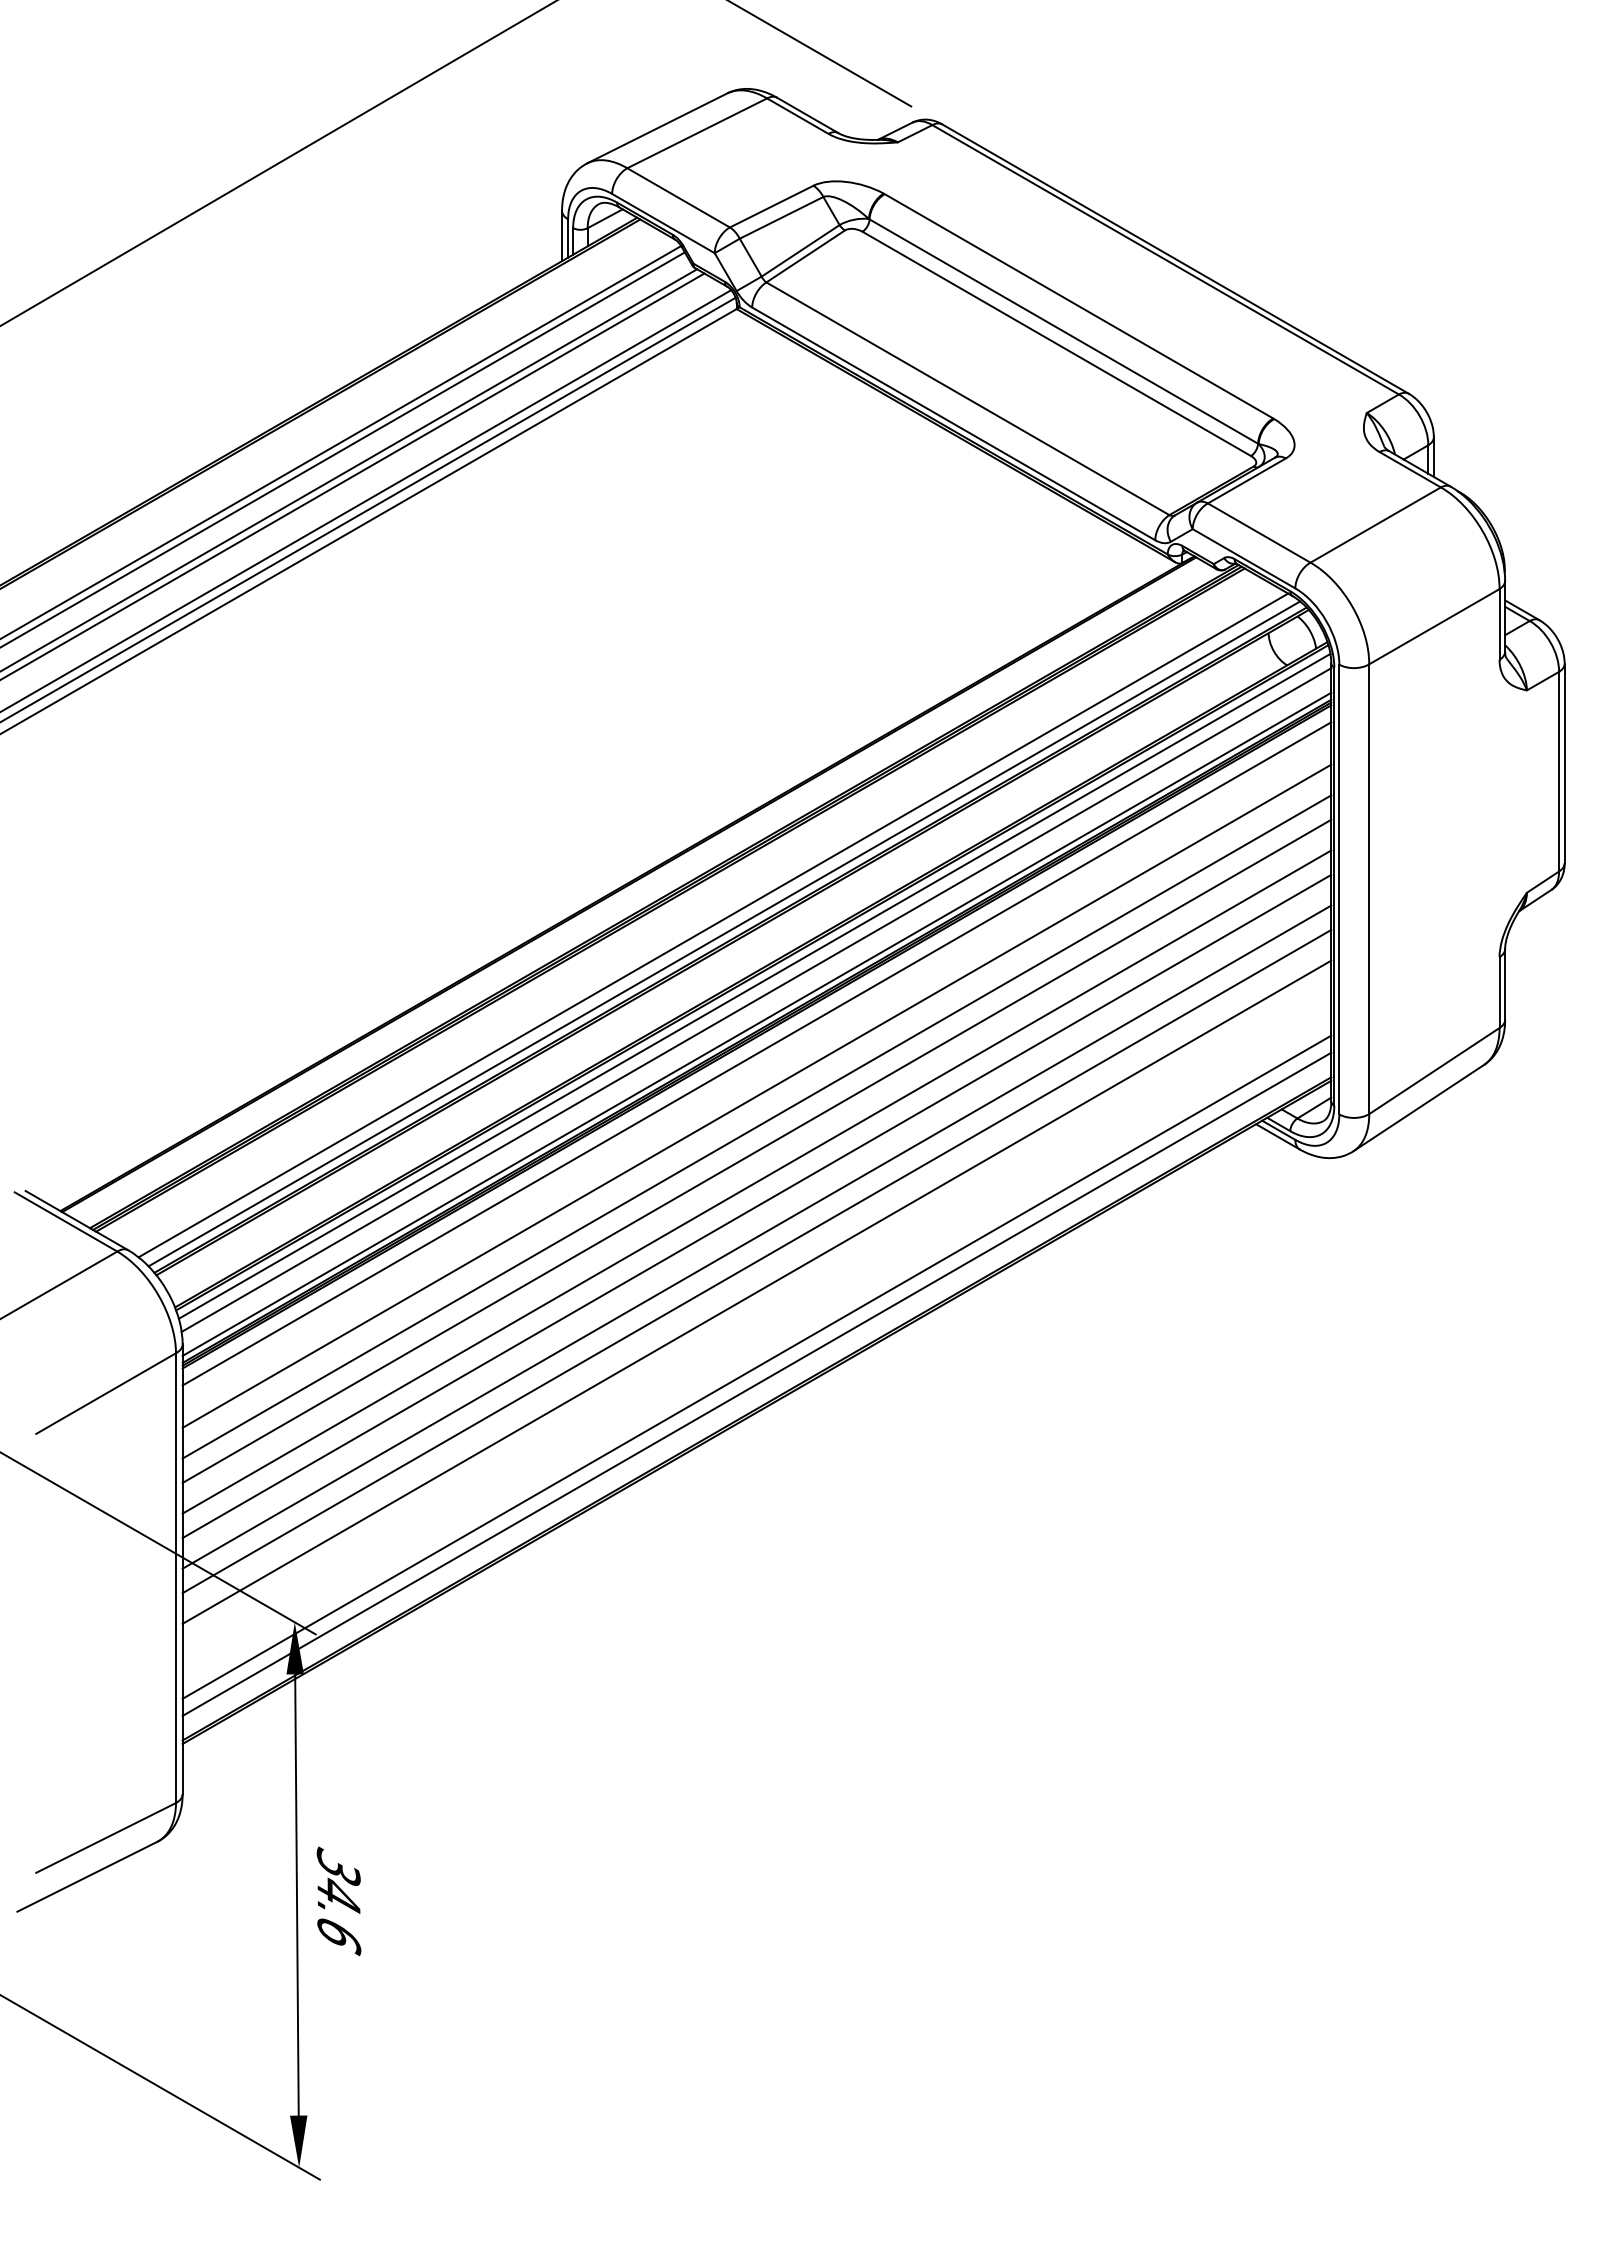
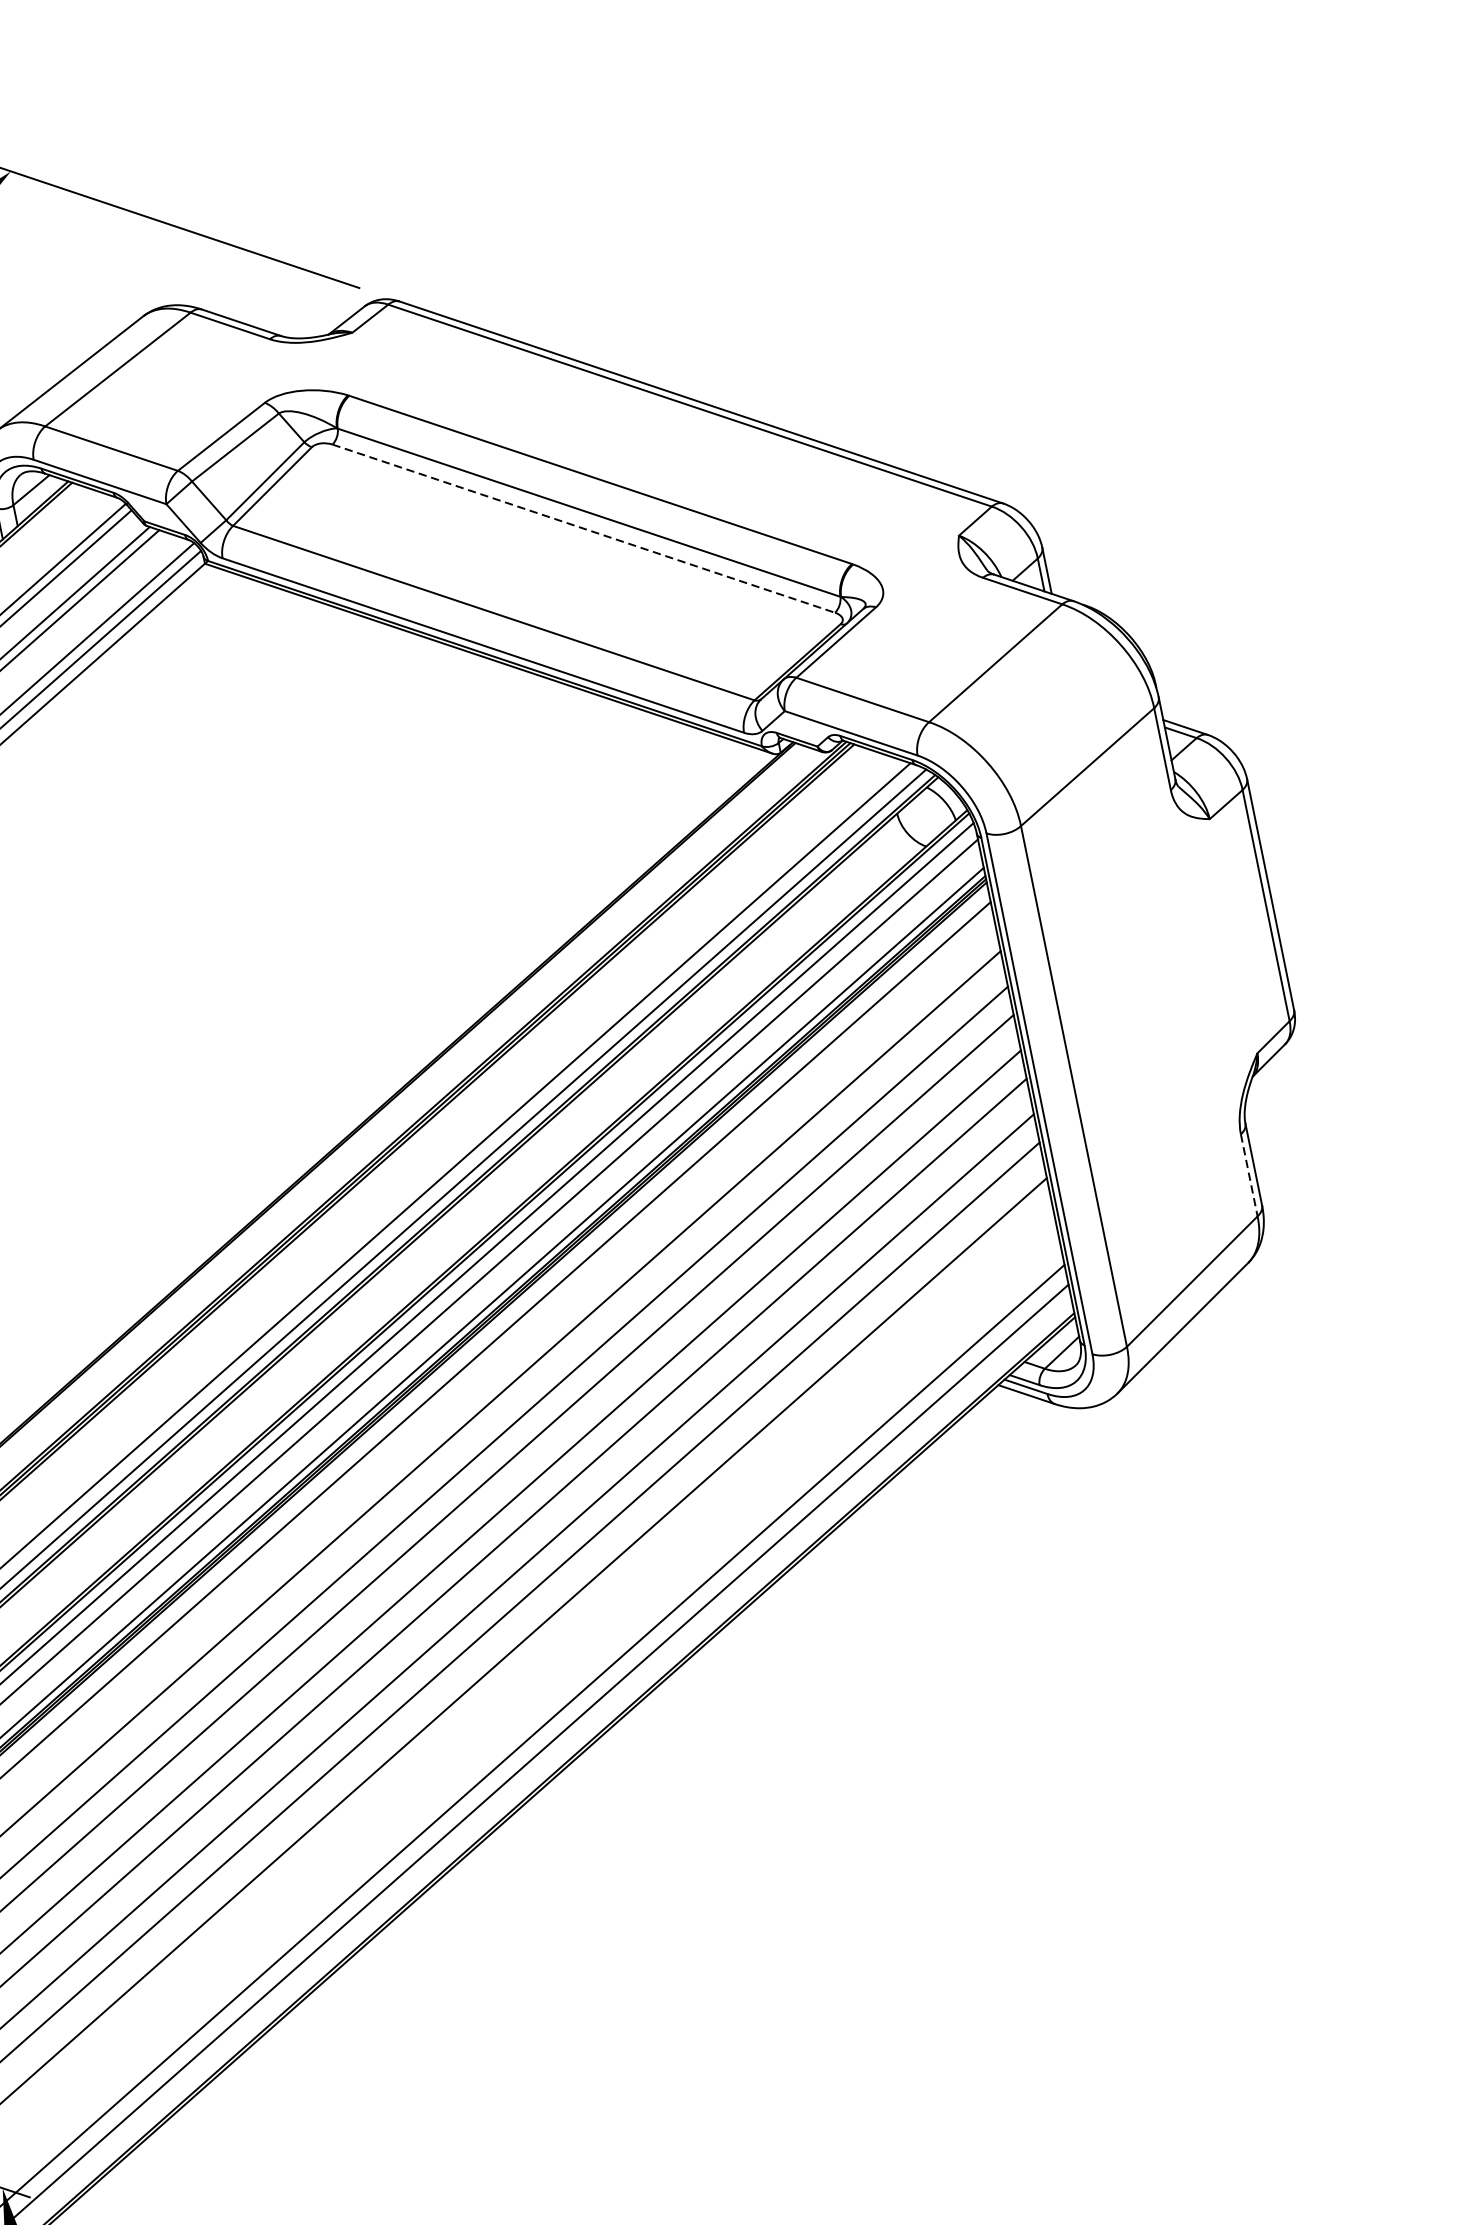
line: (1057, 344) -> (584, 529), solid -> dashed
line: (1499, 993) -> (1249, 1176), solid -> dashed

